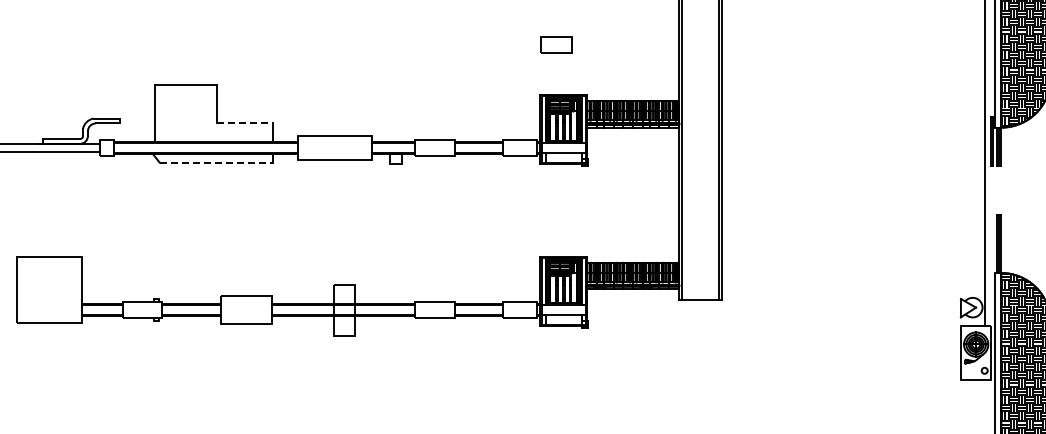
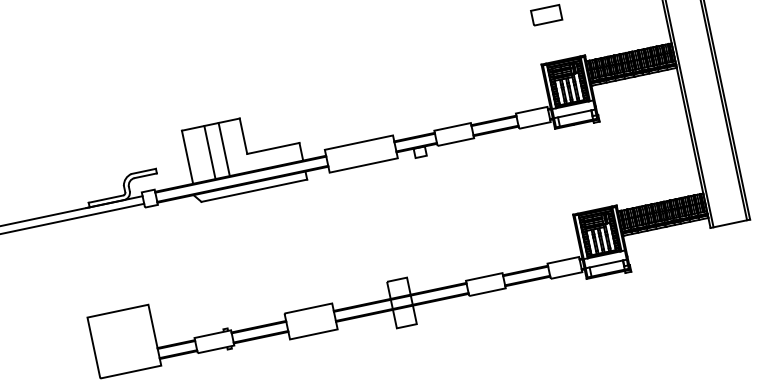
line: (179, 113) -> (210, 152), added
line: (194, 113) -> (224, 149), added
line: (245, 123) -> (273, 148), dashed -> solid
line: (216, 162) -> (254, 190), dashed -> solid

